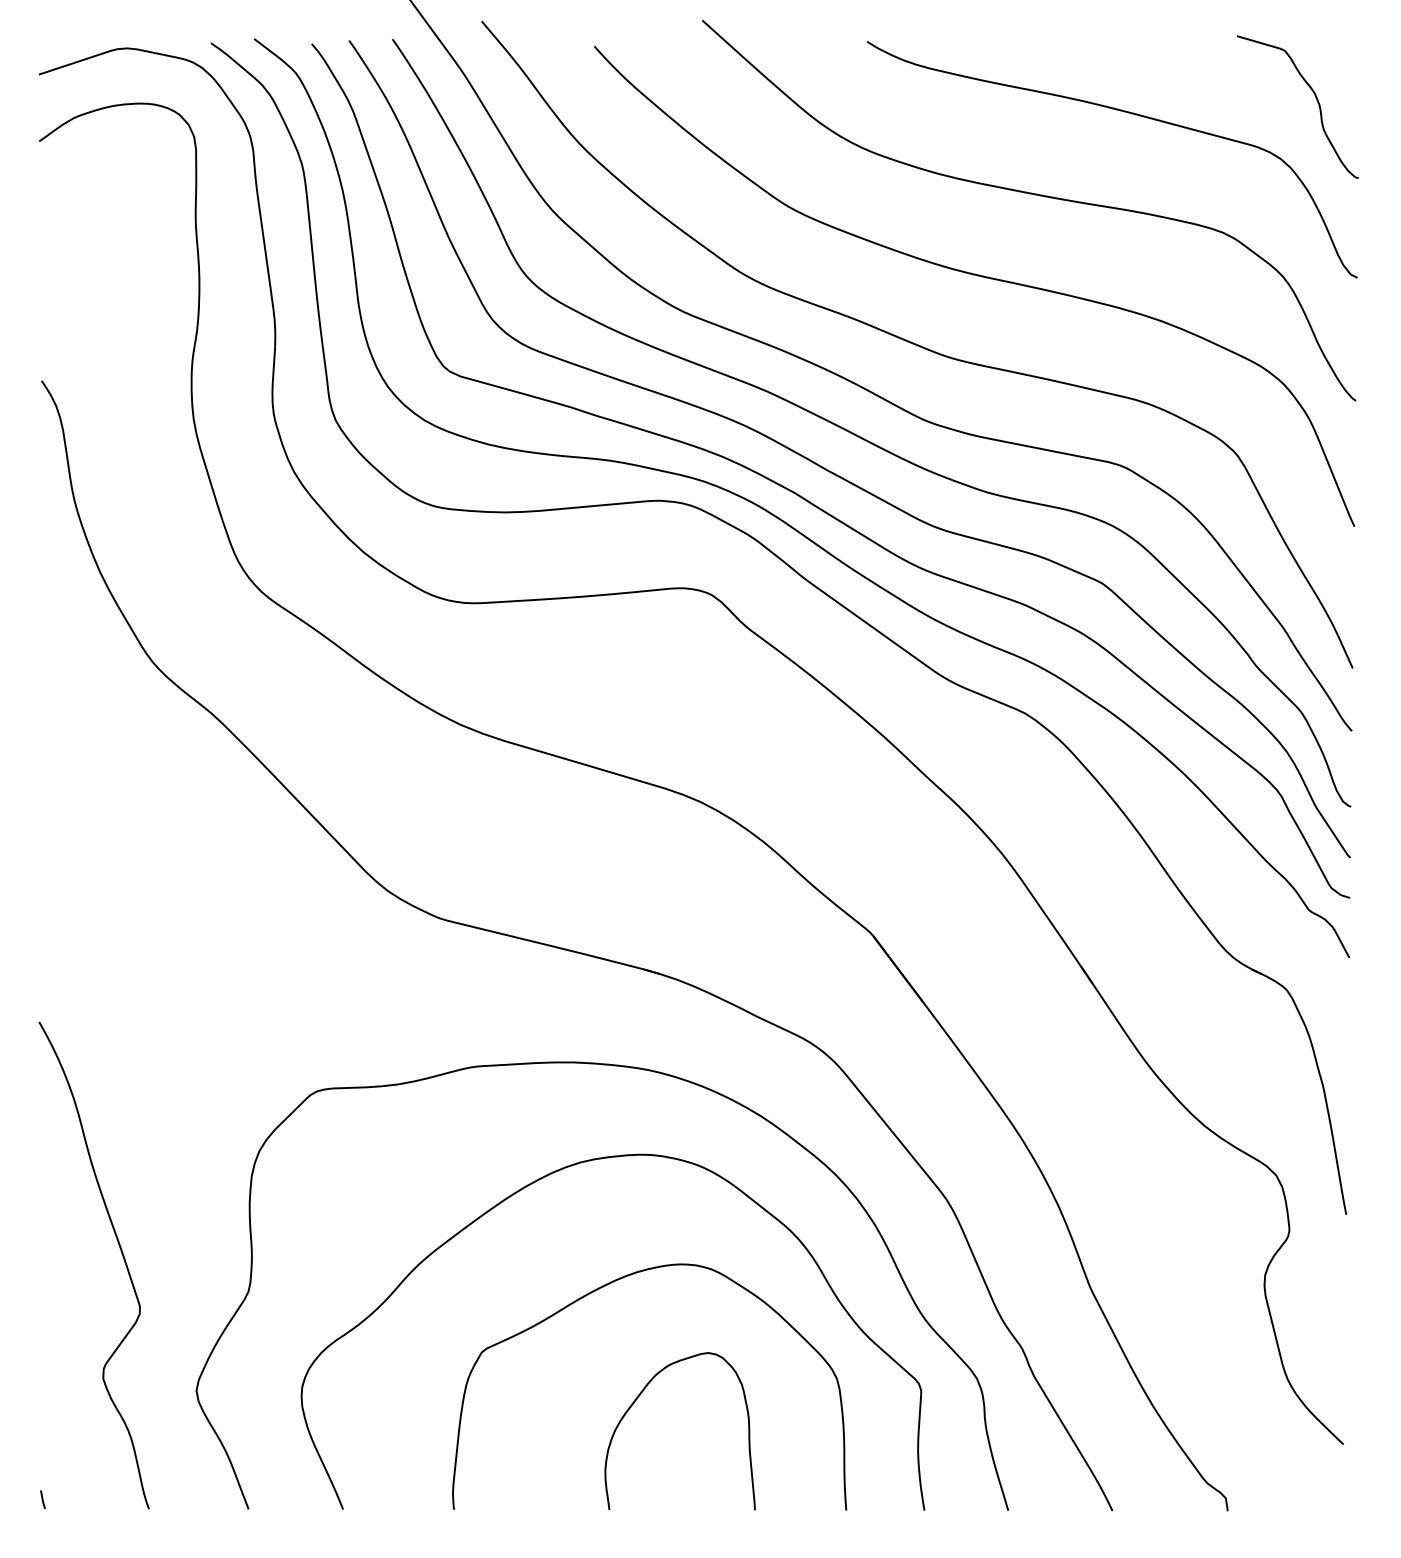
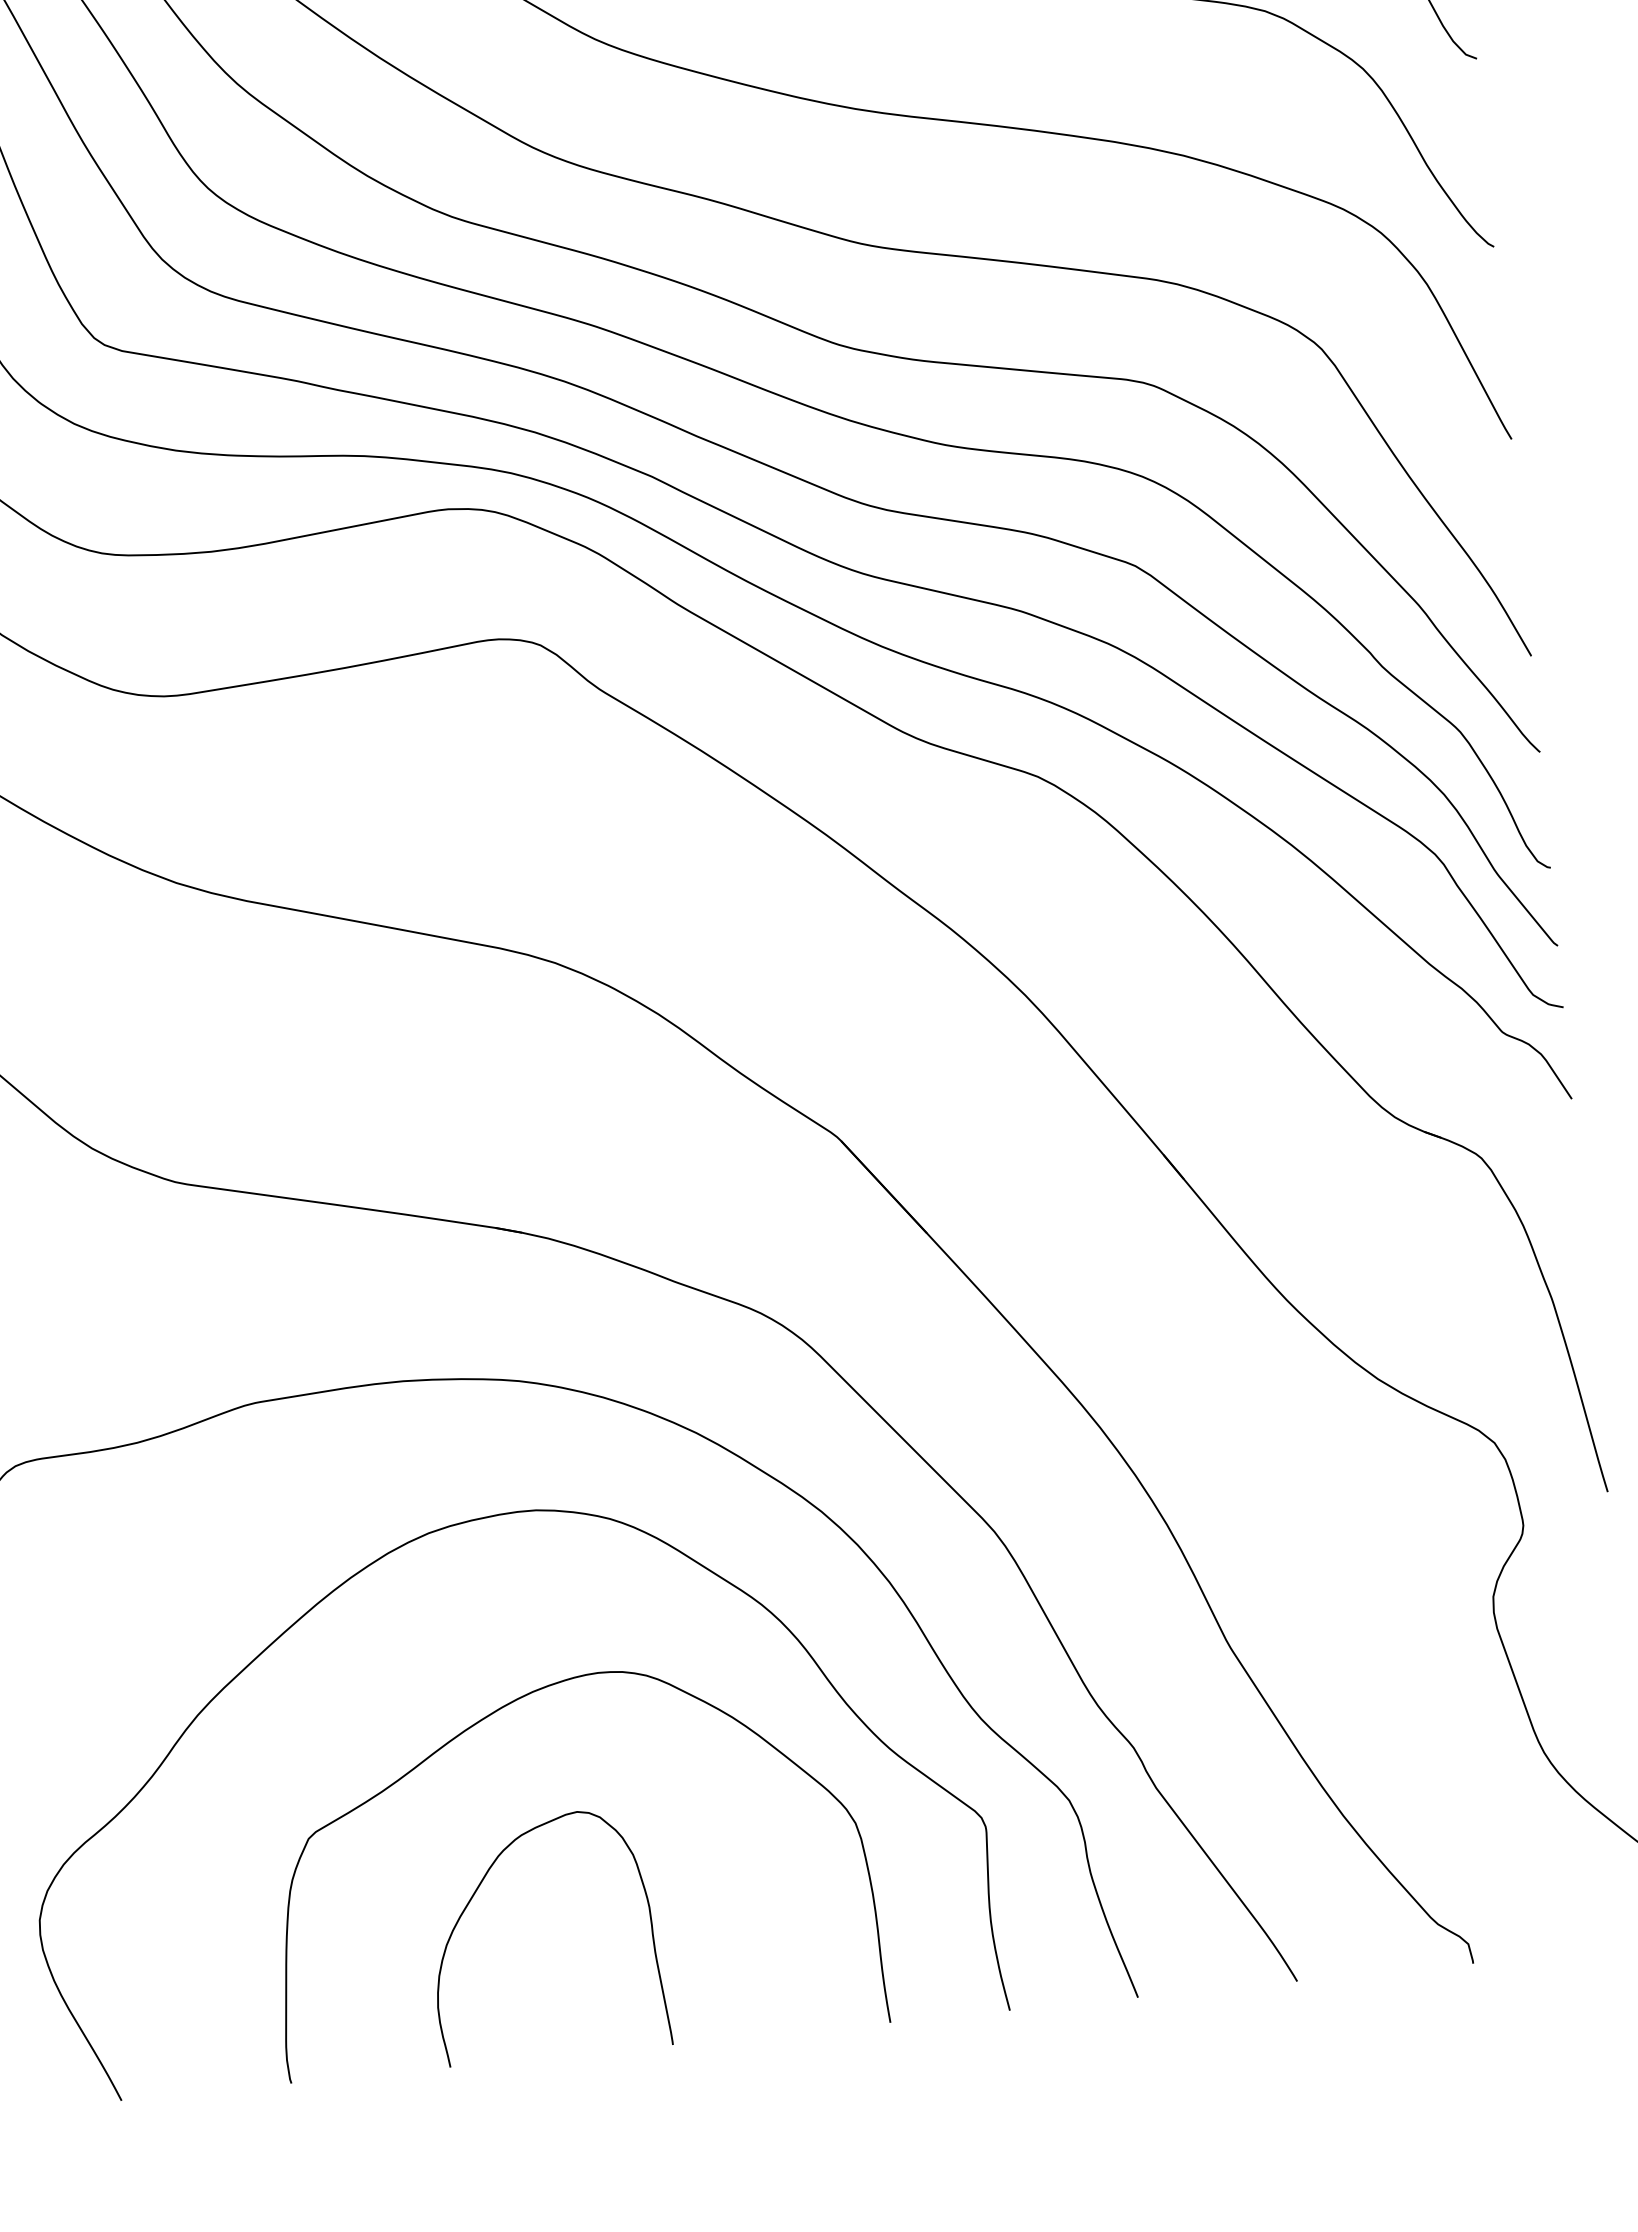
curve: (637, 1399) -> (476, 1894), moved

